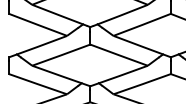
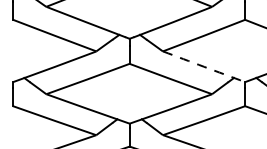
arc: (142, 46) -> (204, 66), solid -> dashed

